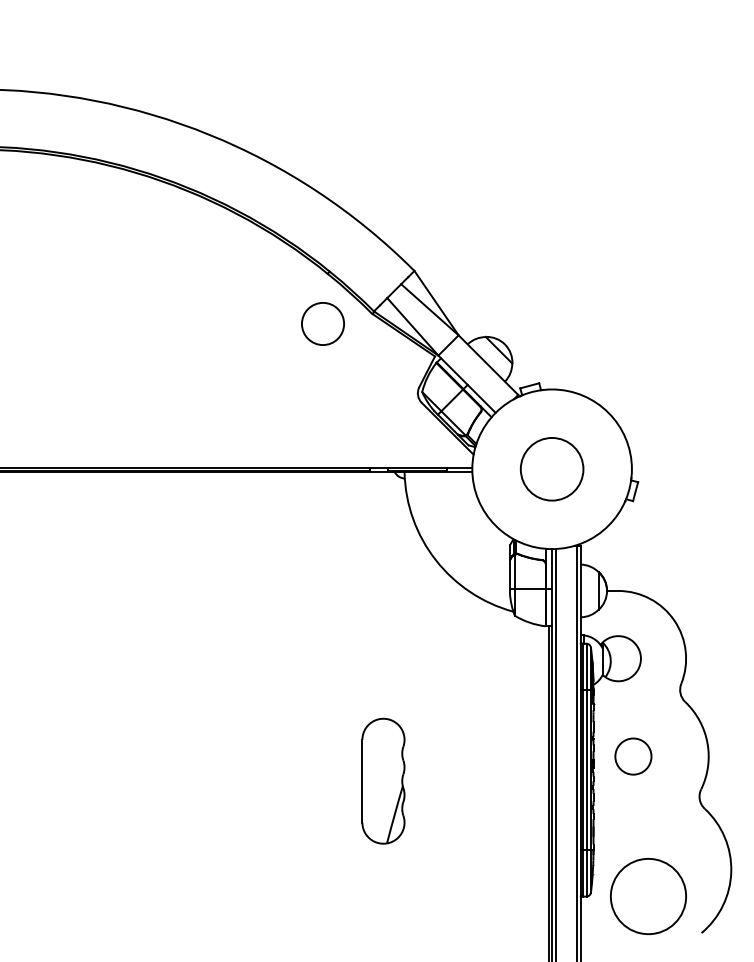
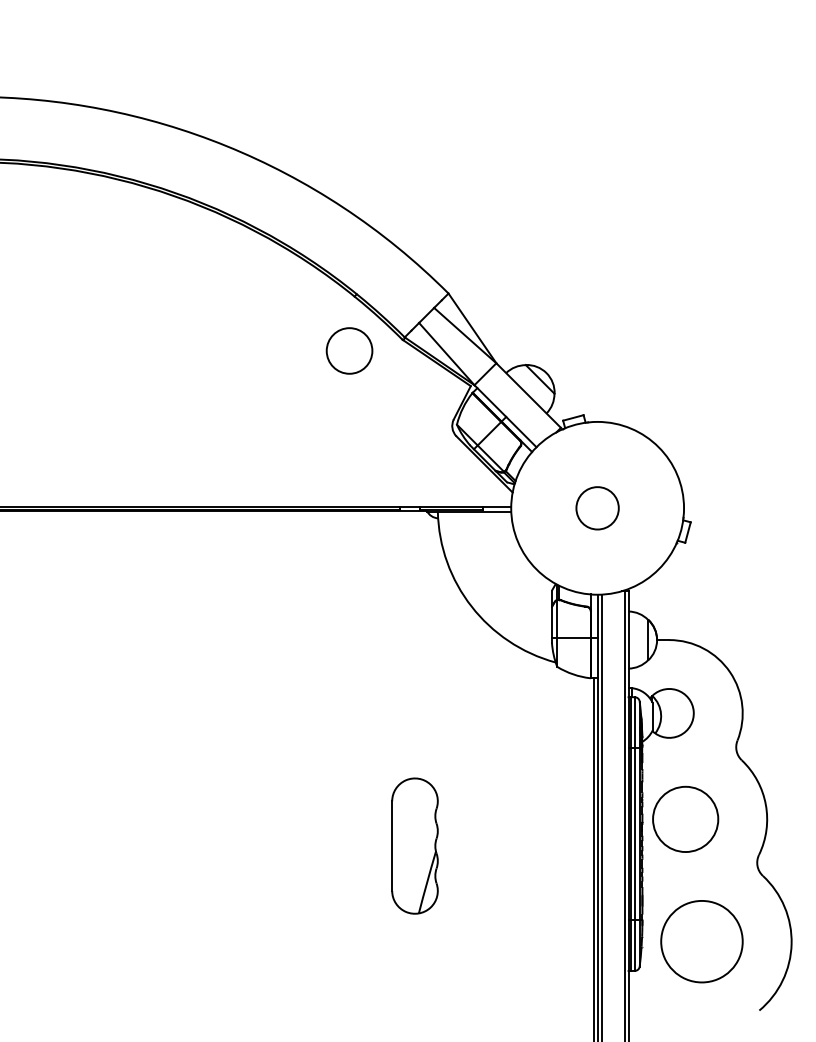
circle: (551, 468) -> (596, 507), size x0.62
circle: (633, 756) -> (685, 819), size x1.67
circle: (648, 896) -> (701, 941), moved

